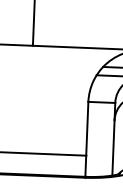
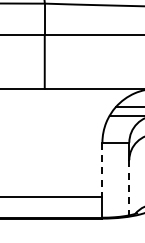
line: (87, 128) -> (102, 169), solid -> dashed
line: (113, 147) -> (129, 187), solid -> dashed

